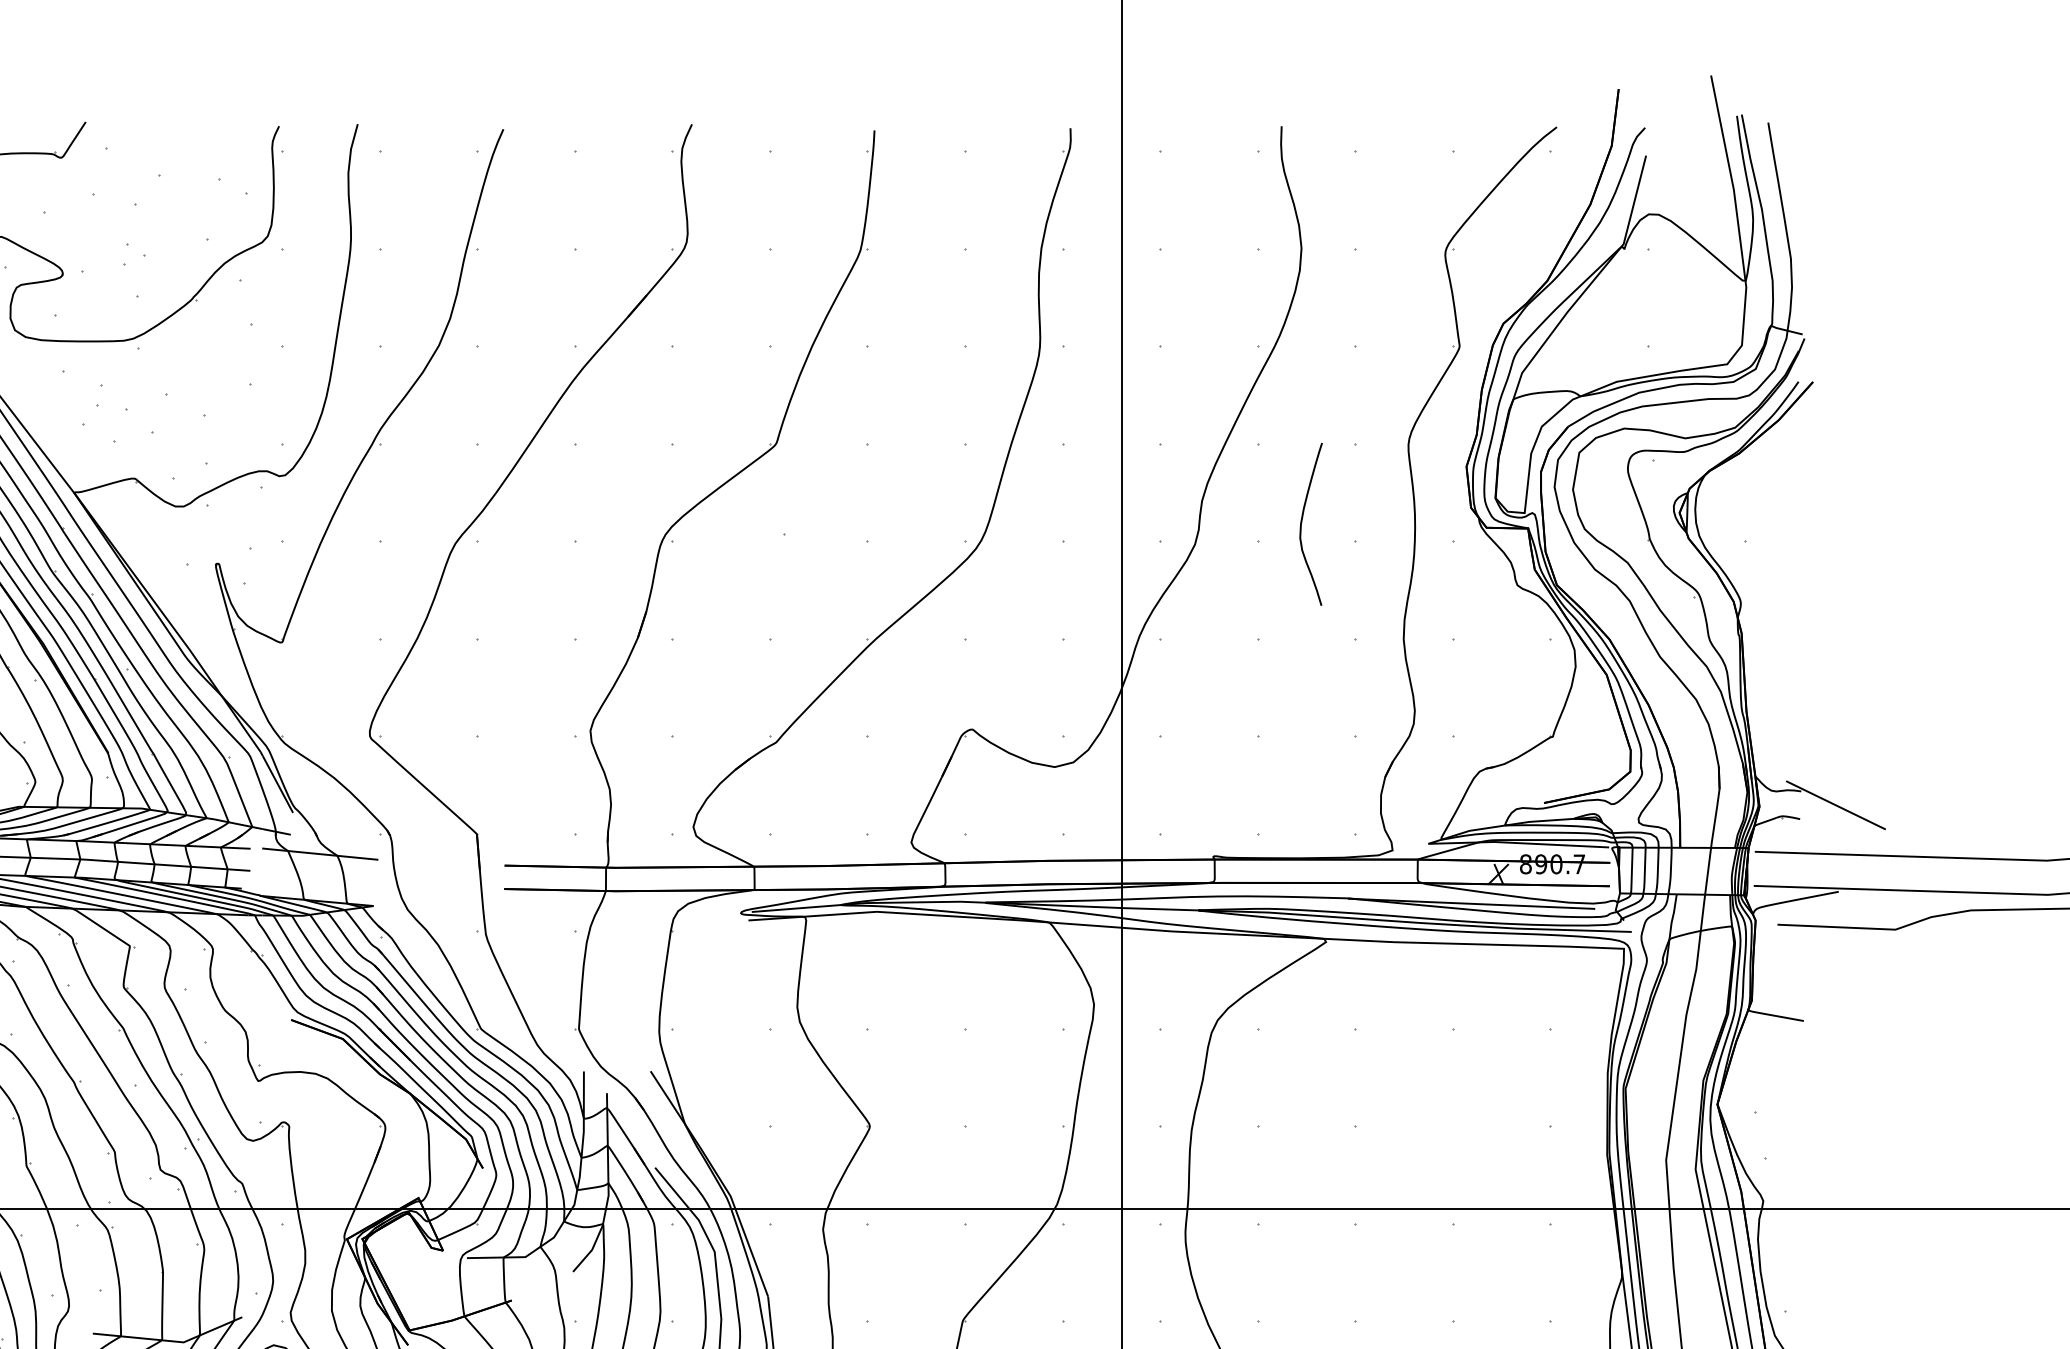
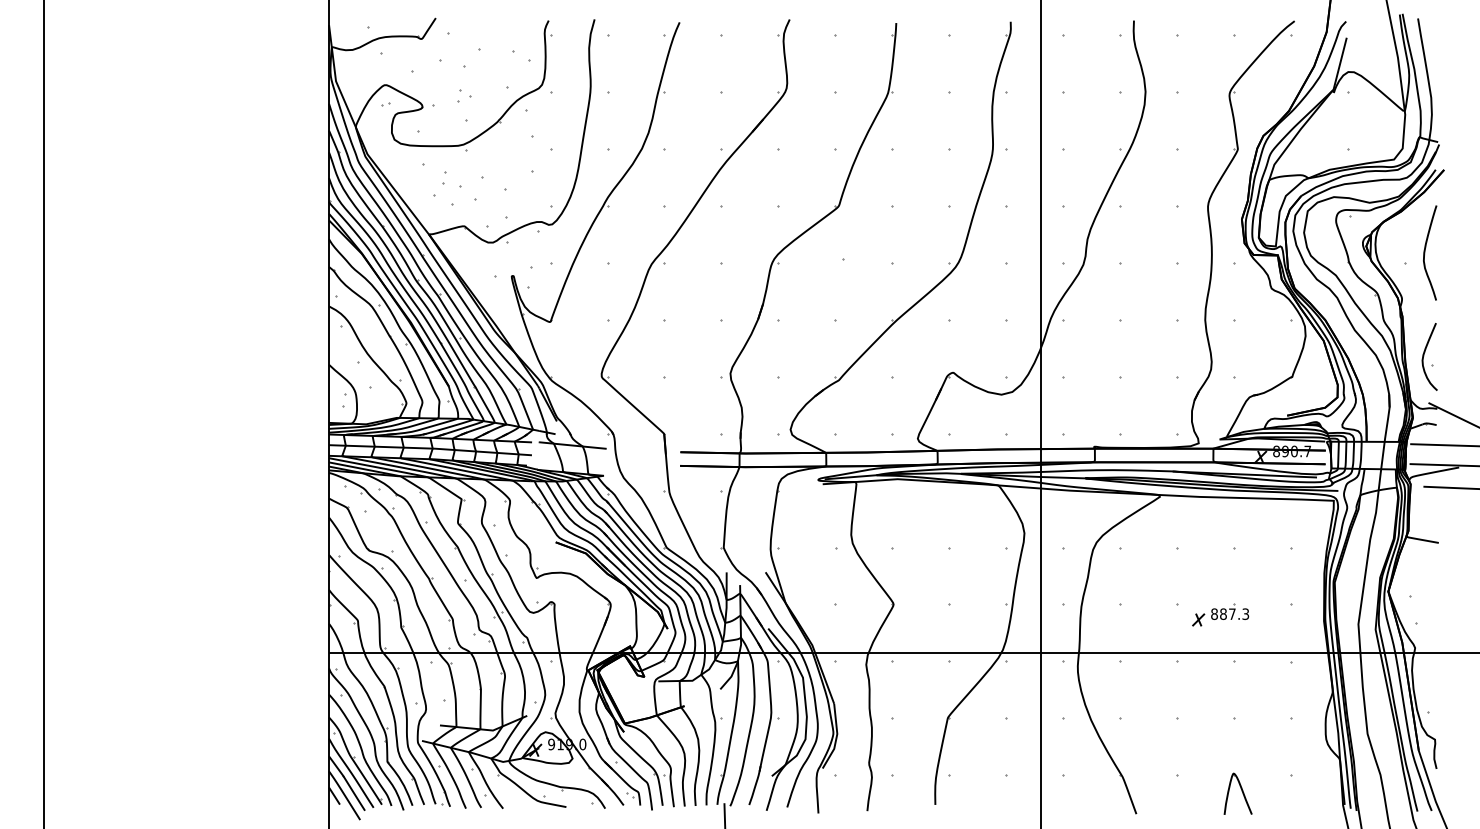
curve: (1303, 523) -> (1425, 252), moved
part: (1787, 701) -> (1429, 356), added
part: (1429, 1143) -> (1220, 614), added

